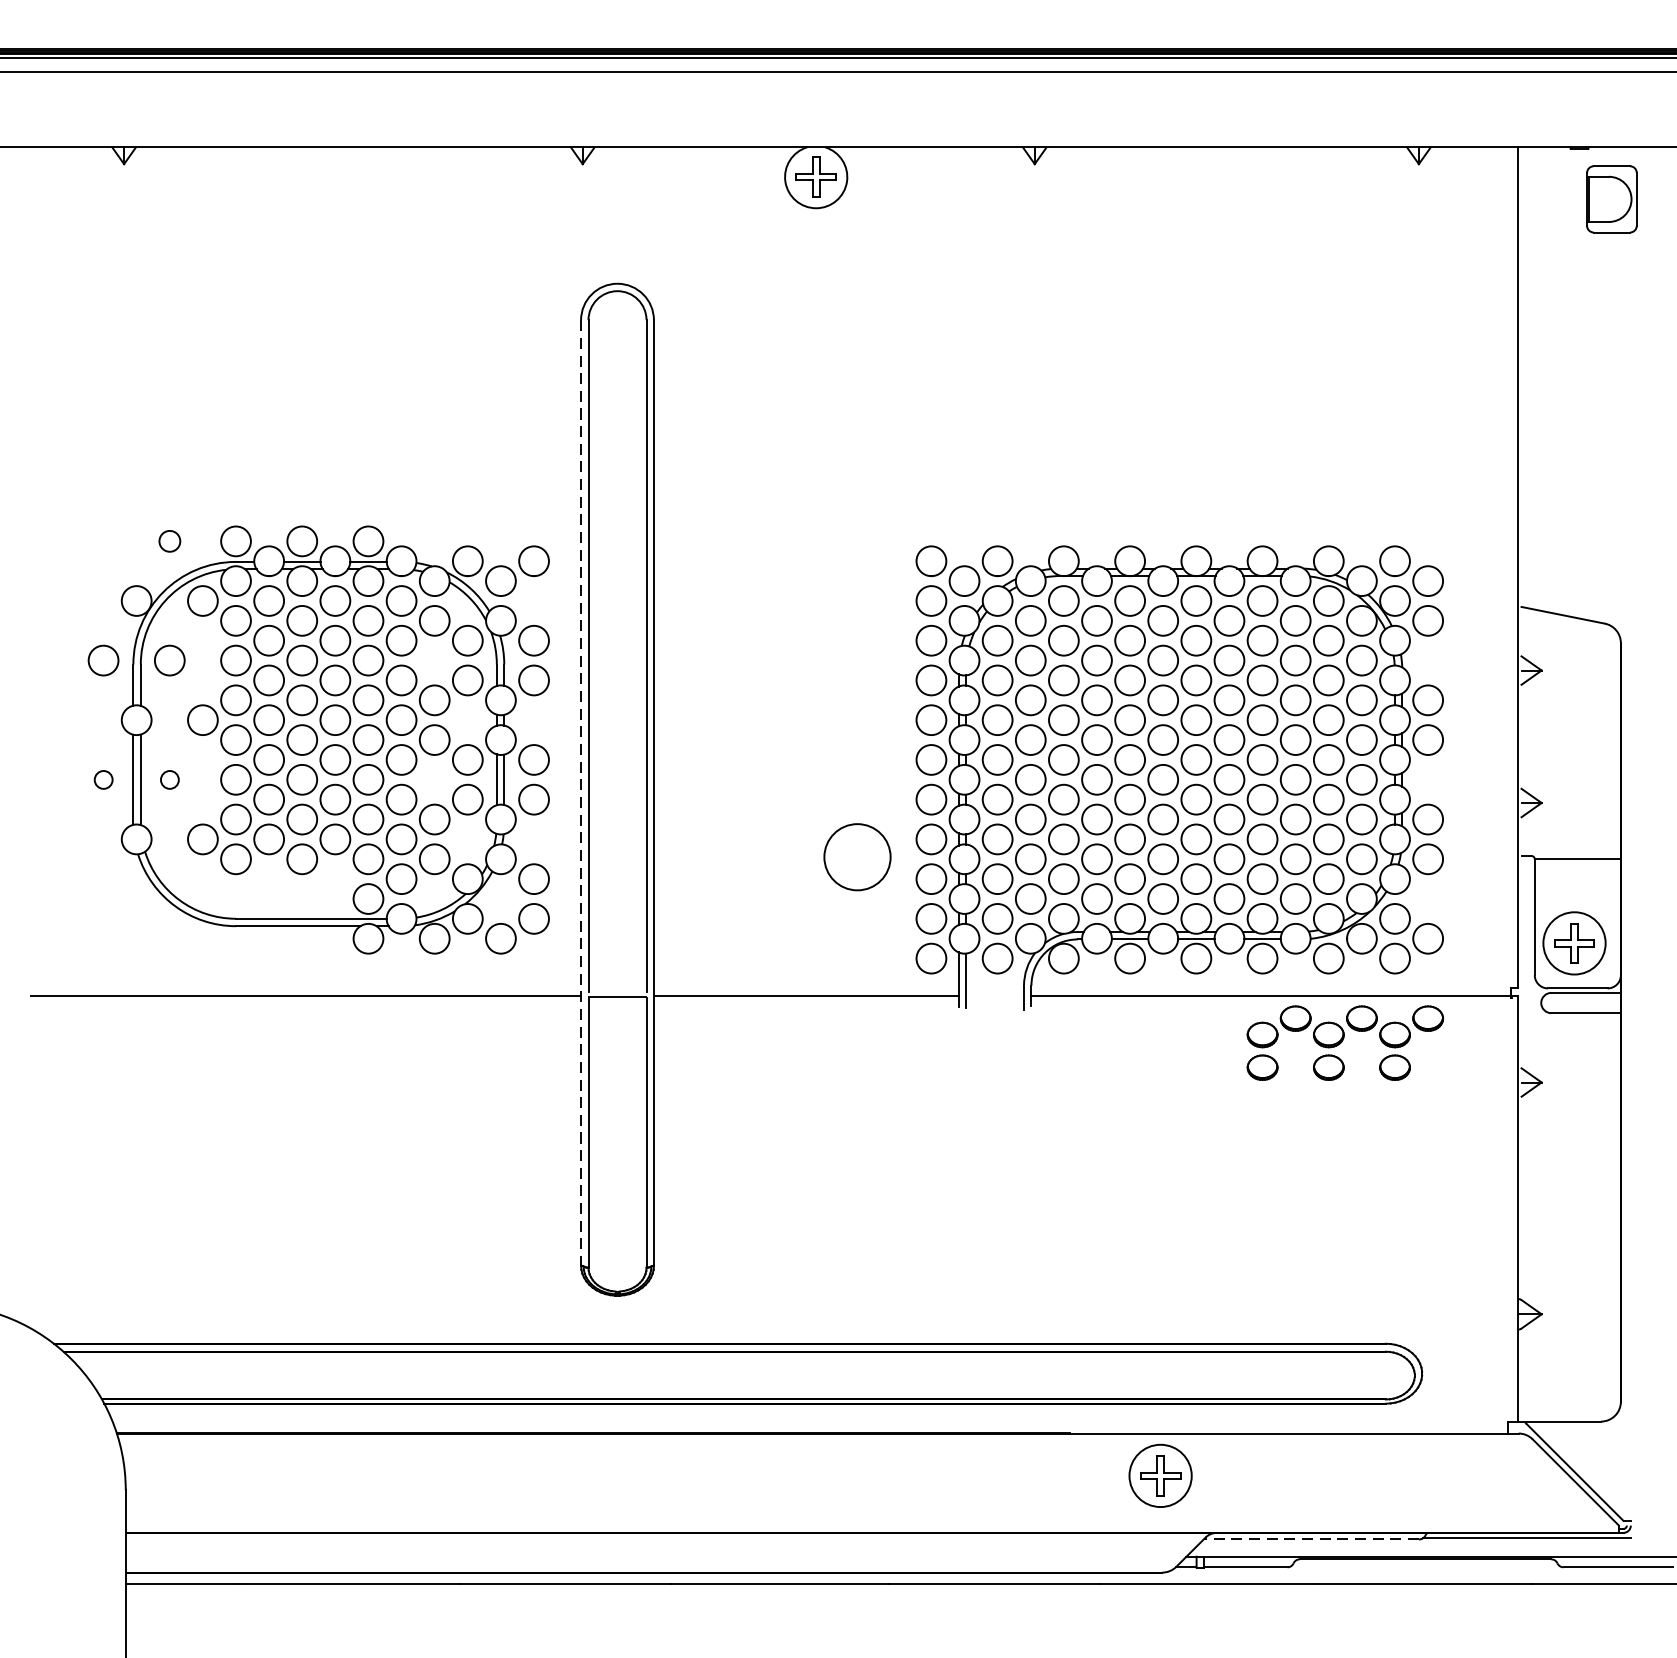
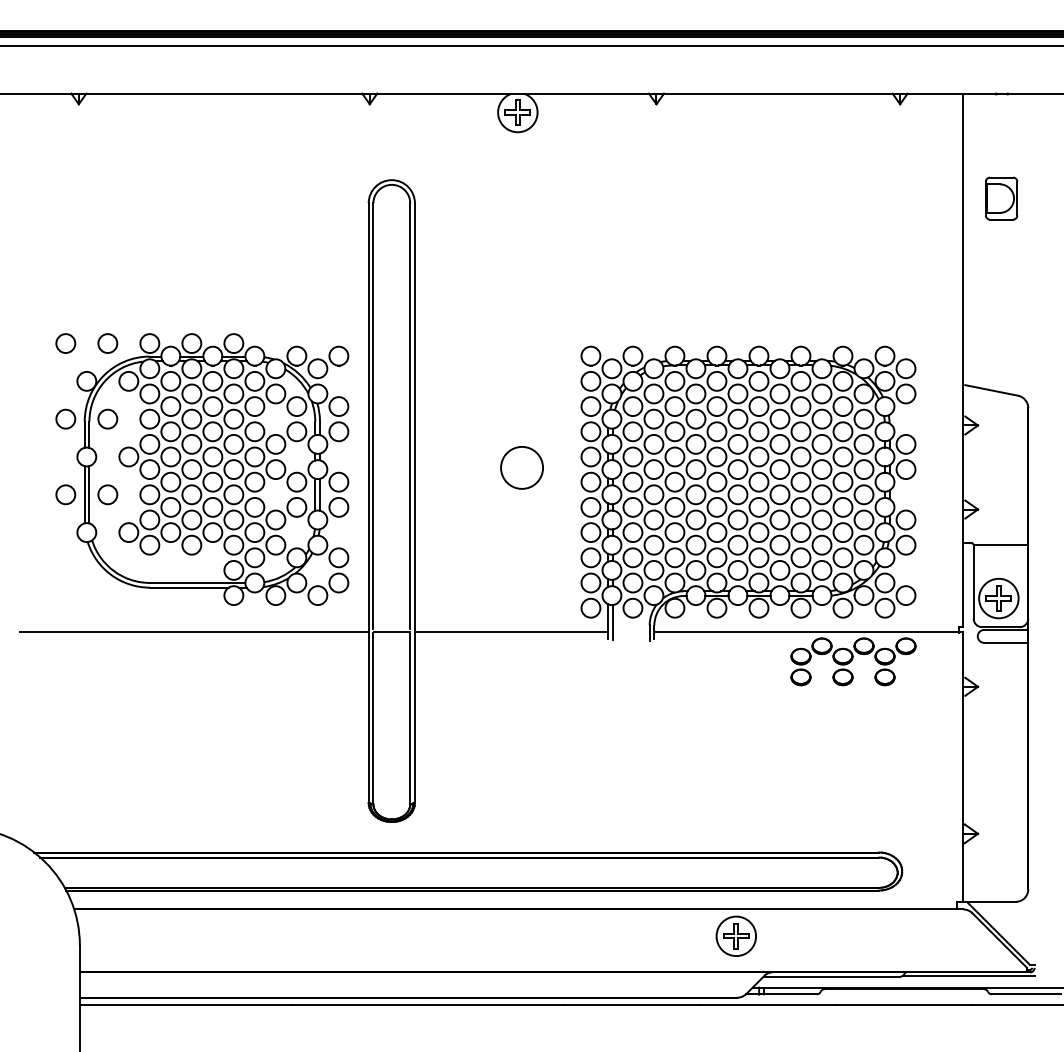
part: (1611, 199) -> (1001, 198), moved
circle: (103, 541) -> (65, 343), added
circle: (169, 541) -> (107, 343), size x1.43
circle: (103, 779) -> (65, 494), size x1.67
circle: (169, 779) -> (107, 494), size x1.67
line: (580, 793) -> (368, 503), dashed -> solid
circle: (856, 856) -> (521, 467), moved
line: (1310, 1539) -> (831, 976), dashed -> solid

